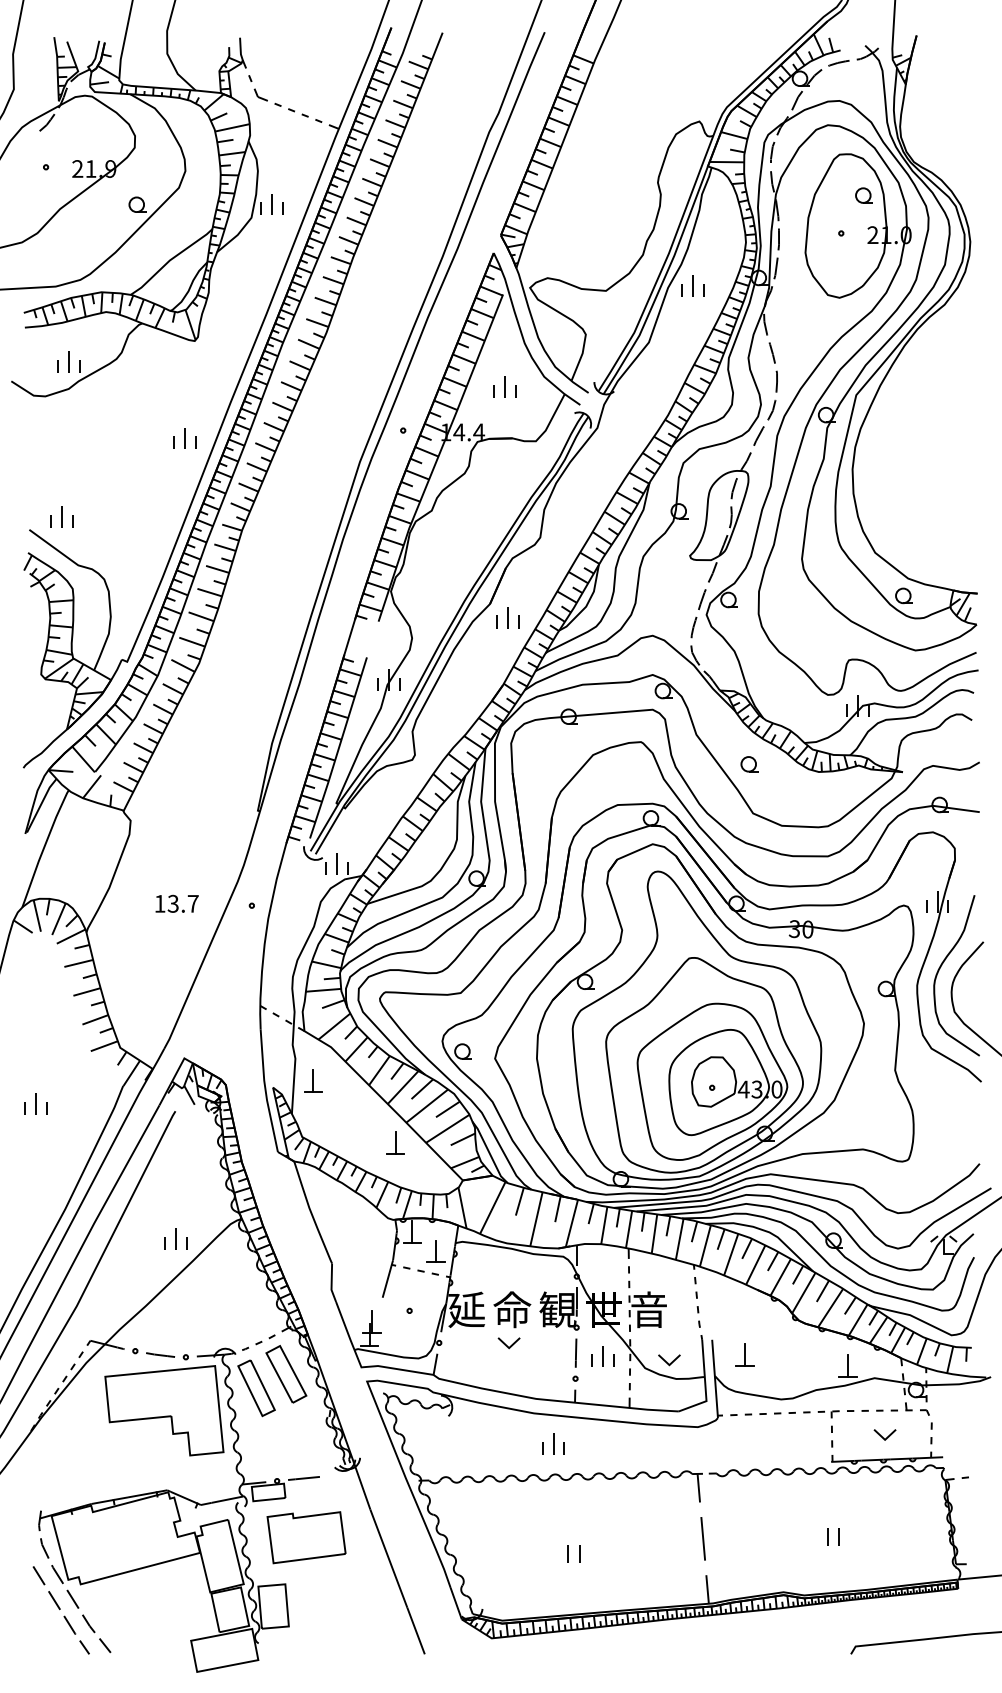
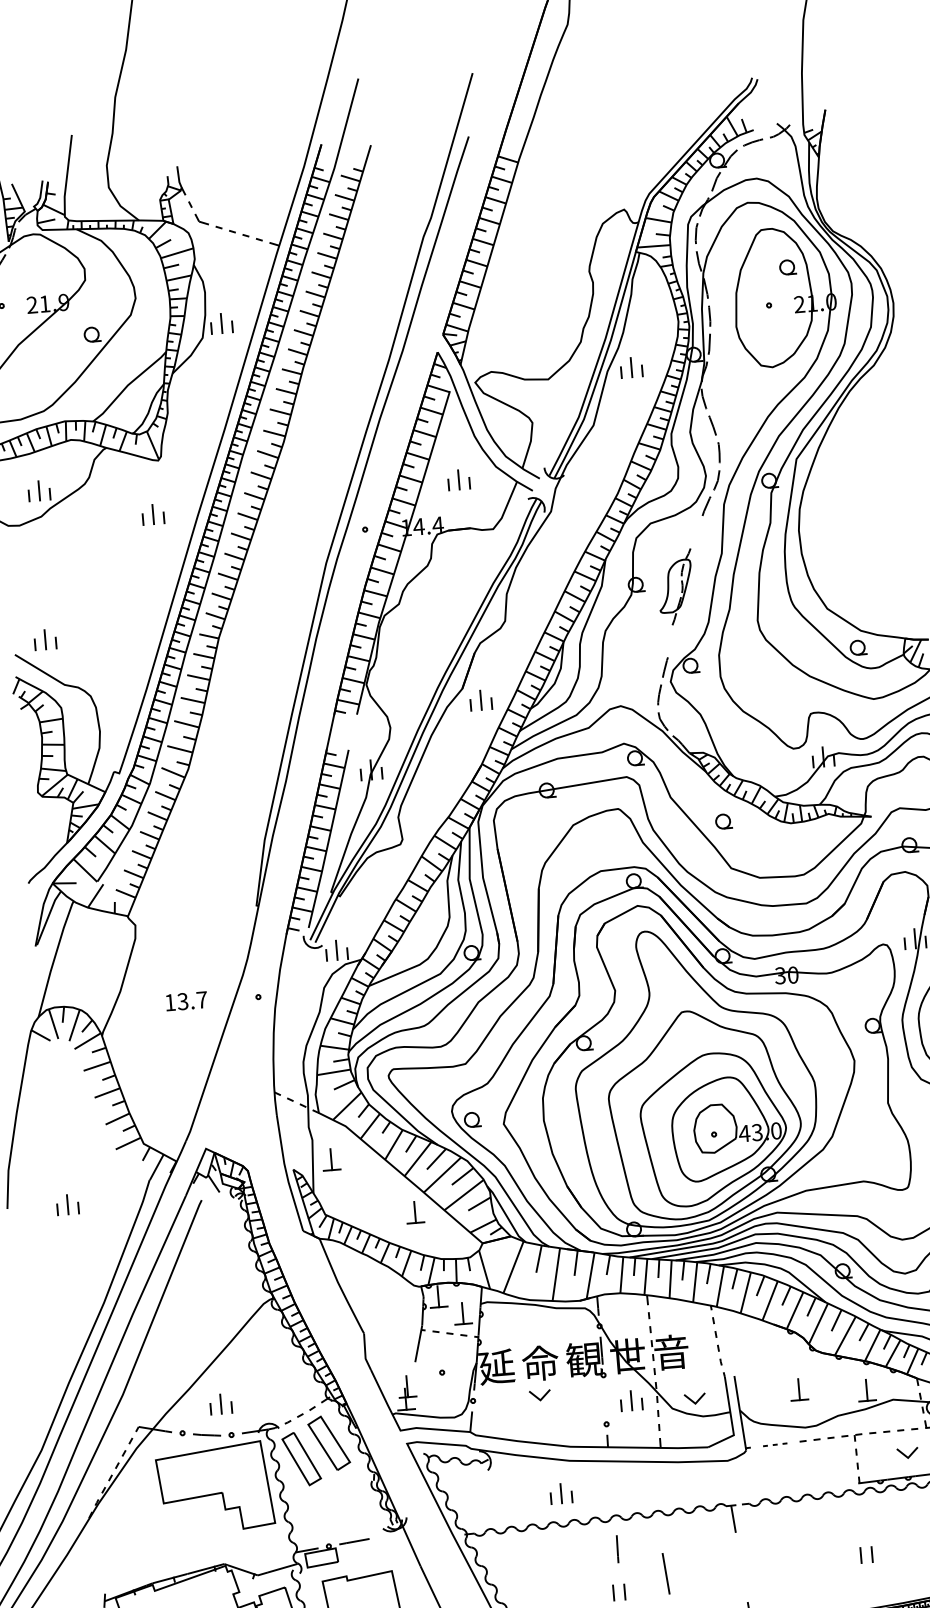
part: (184, 438) -> (152, 514), moved
part: (720, 517) -> (676, 587), size x0.6
part: (175, 1238) -> (220, 1403), moved
line: (575, 1352) -> (617, 1548), moved
part: (744, 1354) -> (798, 1389), moved
part: (748, 1414) -> (775, 1444), size x0.7
part: (553, 1443) -> (561, 1493), moved
line: (702, 1538) -> (665, 1573), moved

